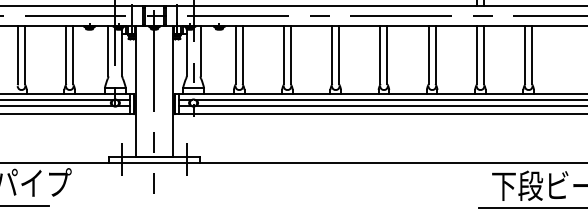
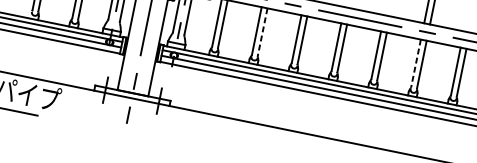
line: (291, 55) -> (263, 32), solid -> dashed
line: (476, 55) -> (415, 63), solid -> dashed

